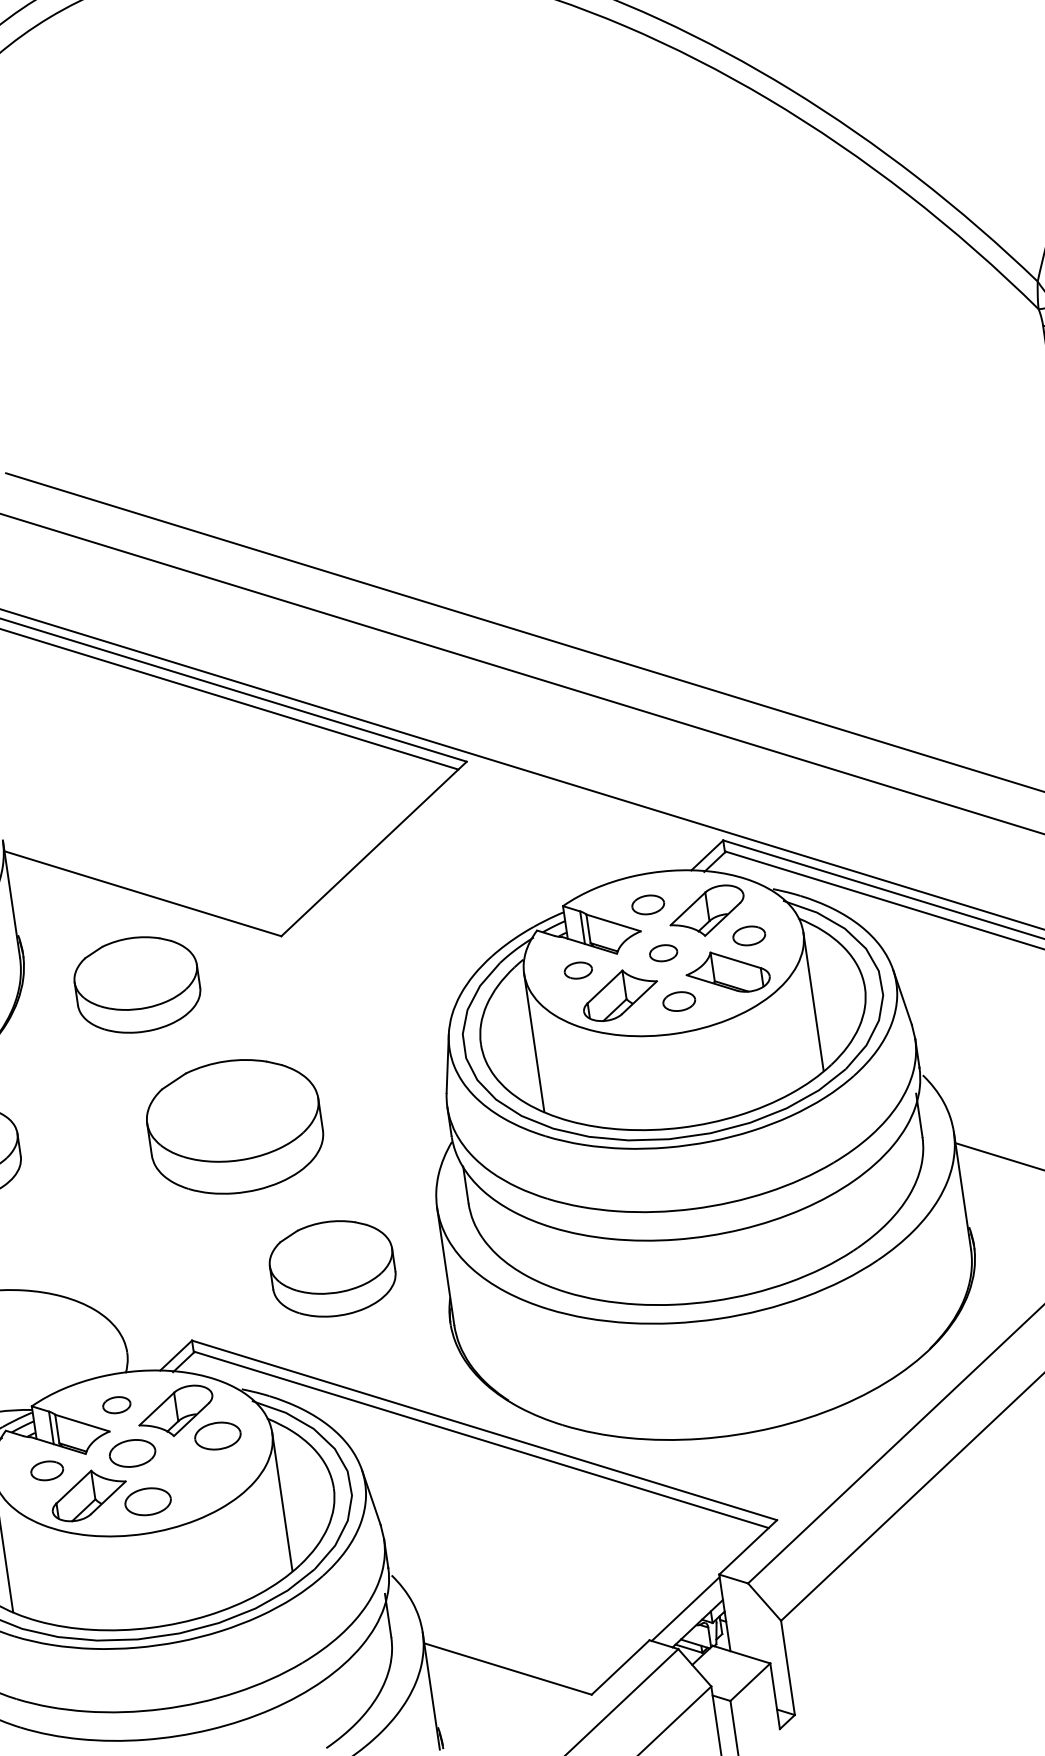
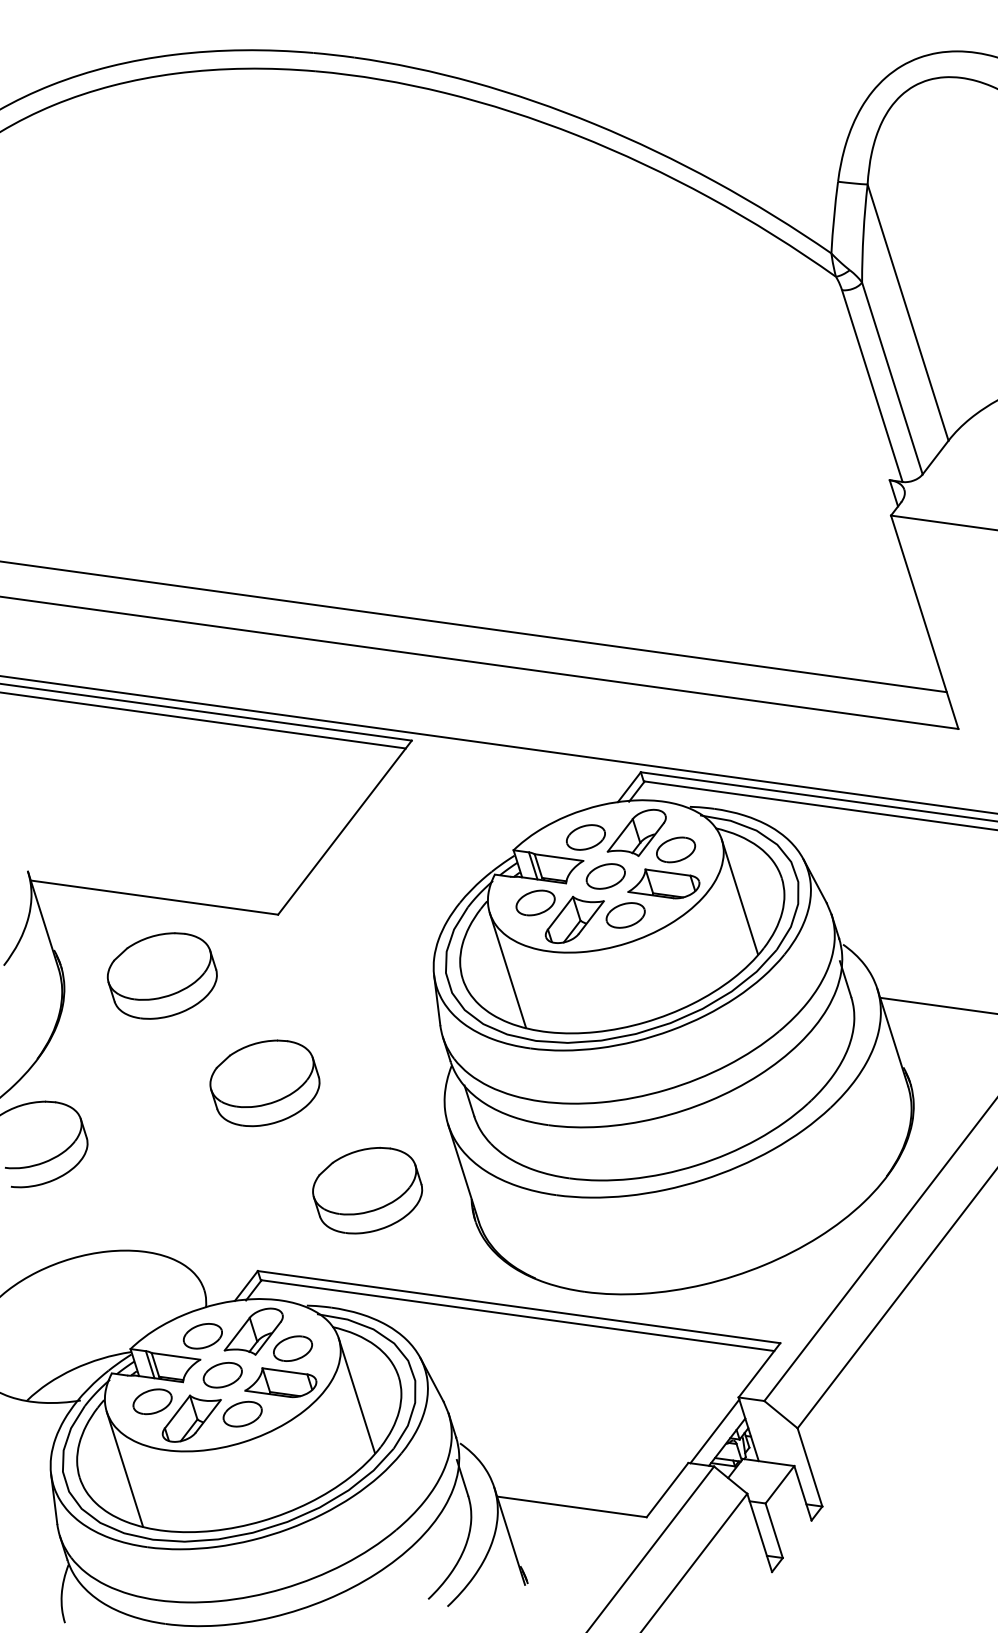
part: (647, 904) -> (585, 837), size x1.43
part: (749, 935) -> (676, 849), size x1.43
part: (663, 953) -> (605, 876), size x1.67
part: (578, 970) -> (535, 902), size x1.67
part: (679, 1001) -> (625, 915), size x1.43
part: (234, 1127) -> (264, 1083), size x0.71
part: (116, 1405) -> (202, 1336), size x1.67
part: (47, 1470) -> (152, 1401), size x1.43
part: (197, 1472) -> (280, 1382), added

